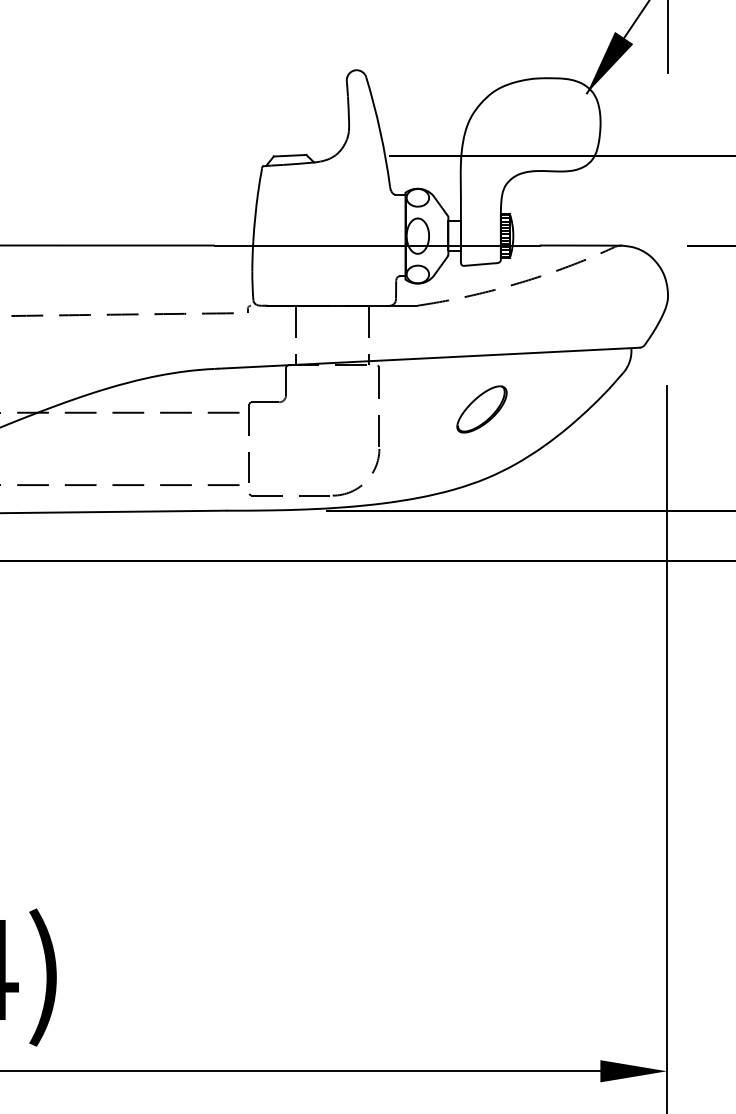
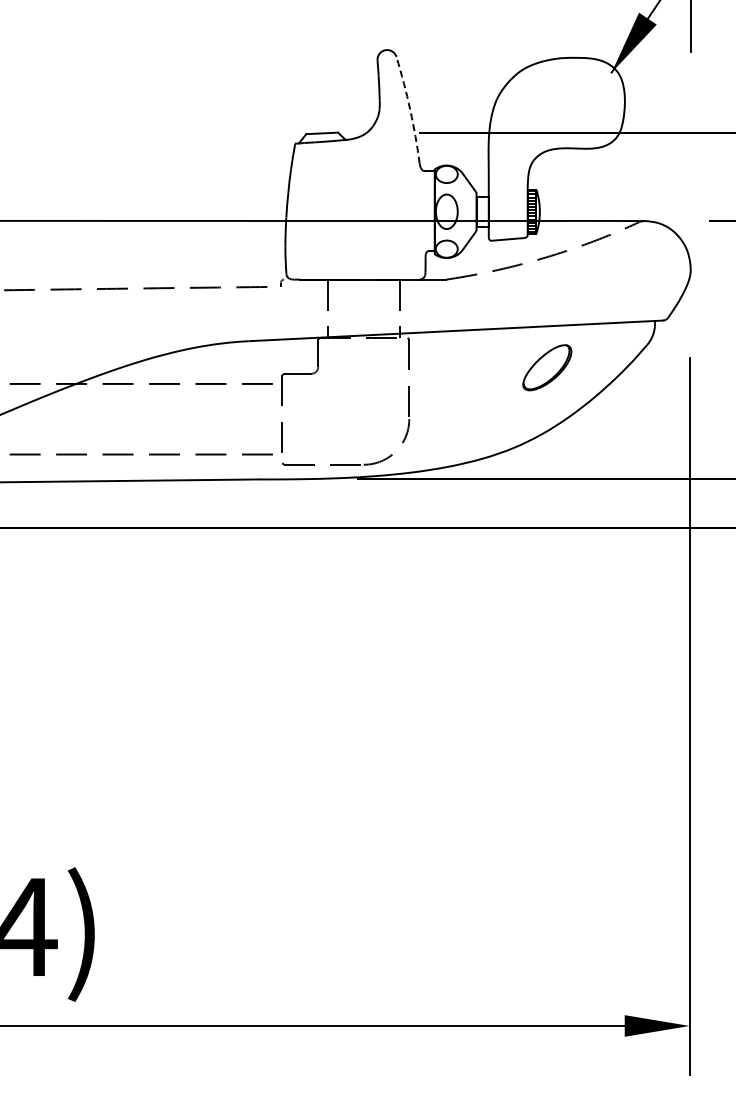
arc: (380, 131) -> (410, 109), solid -> dashed
part: (482, 409) -> (547, 367), moved

